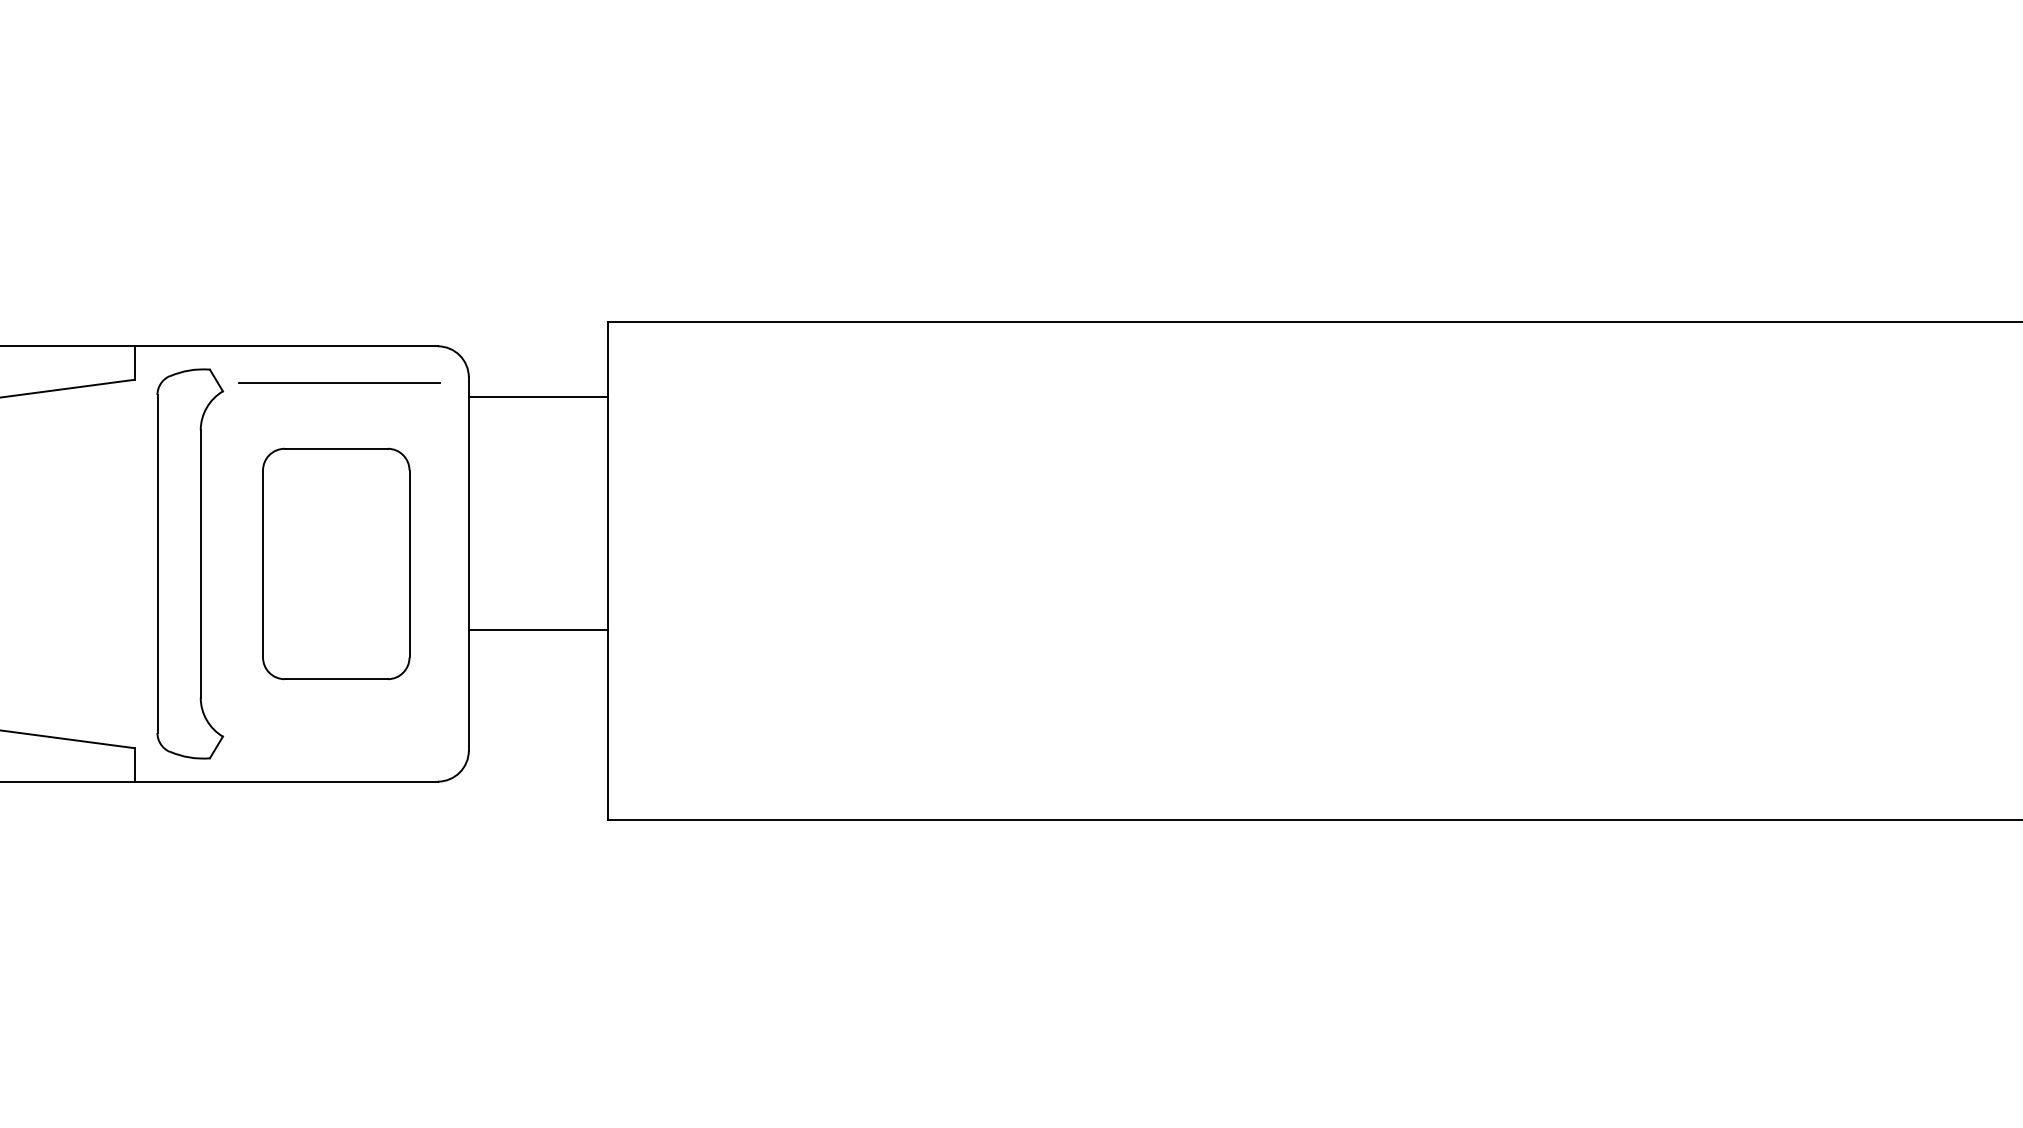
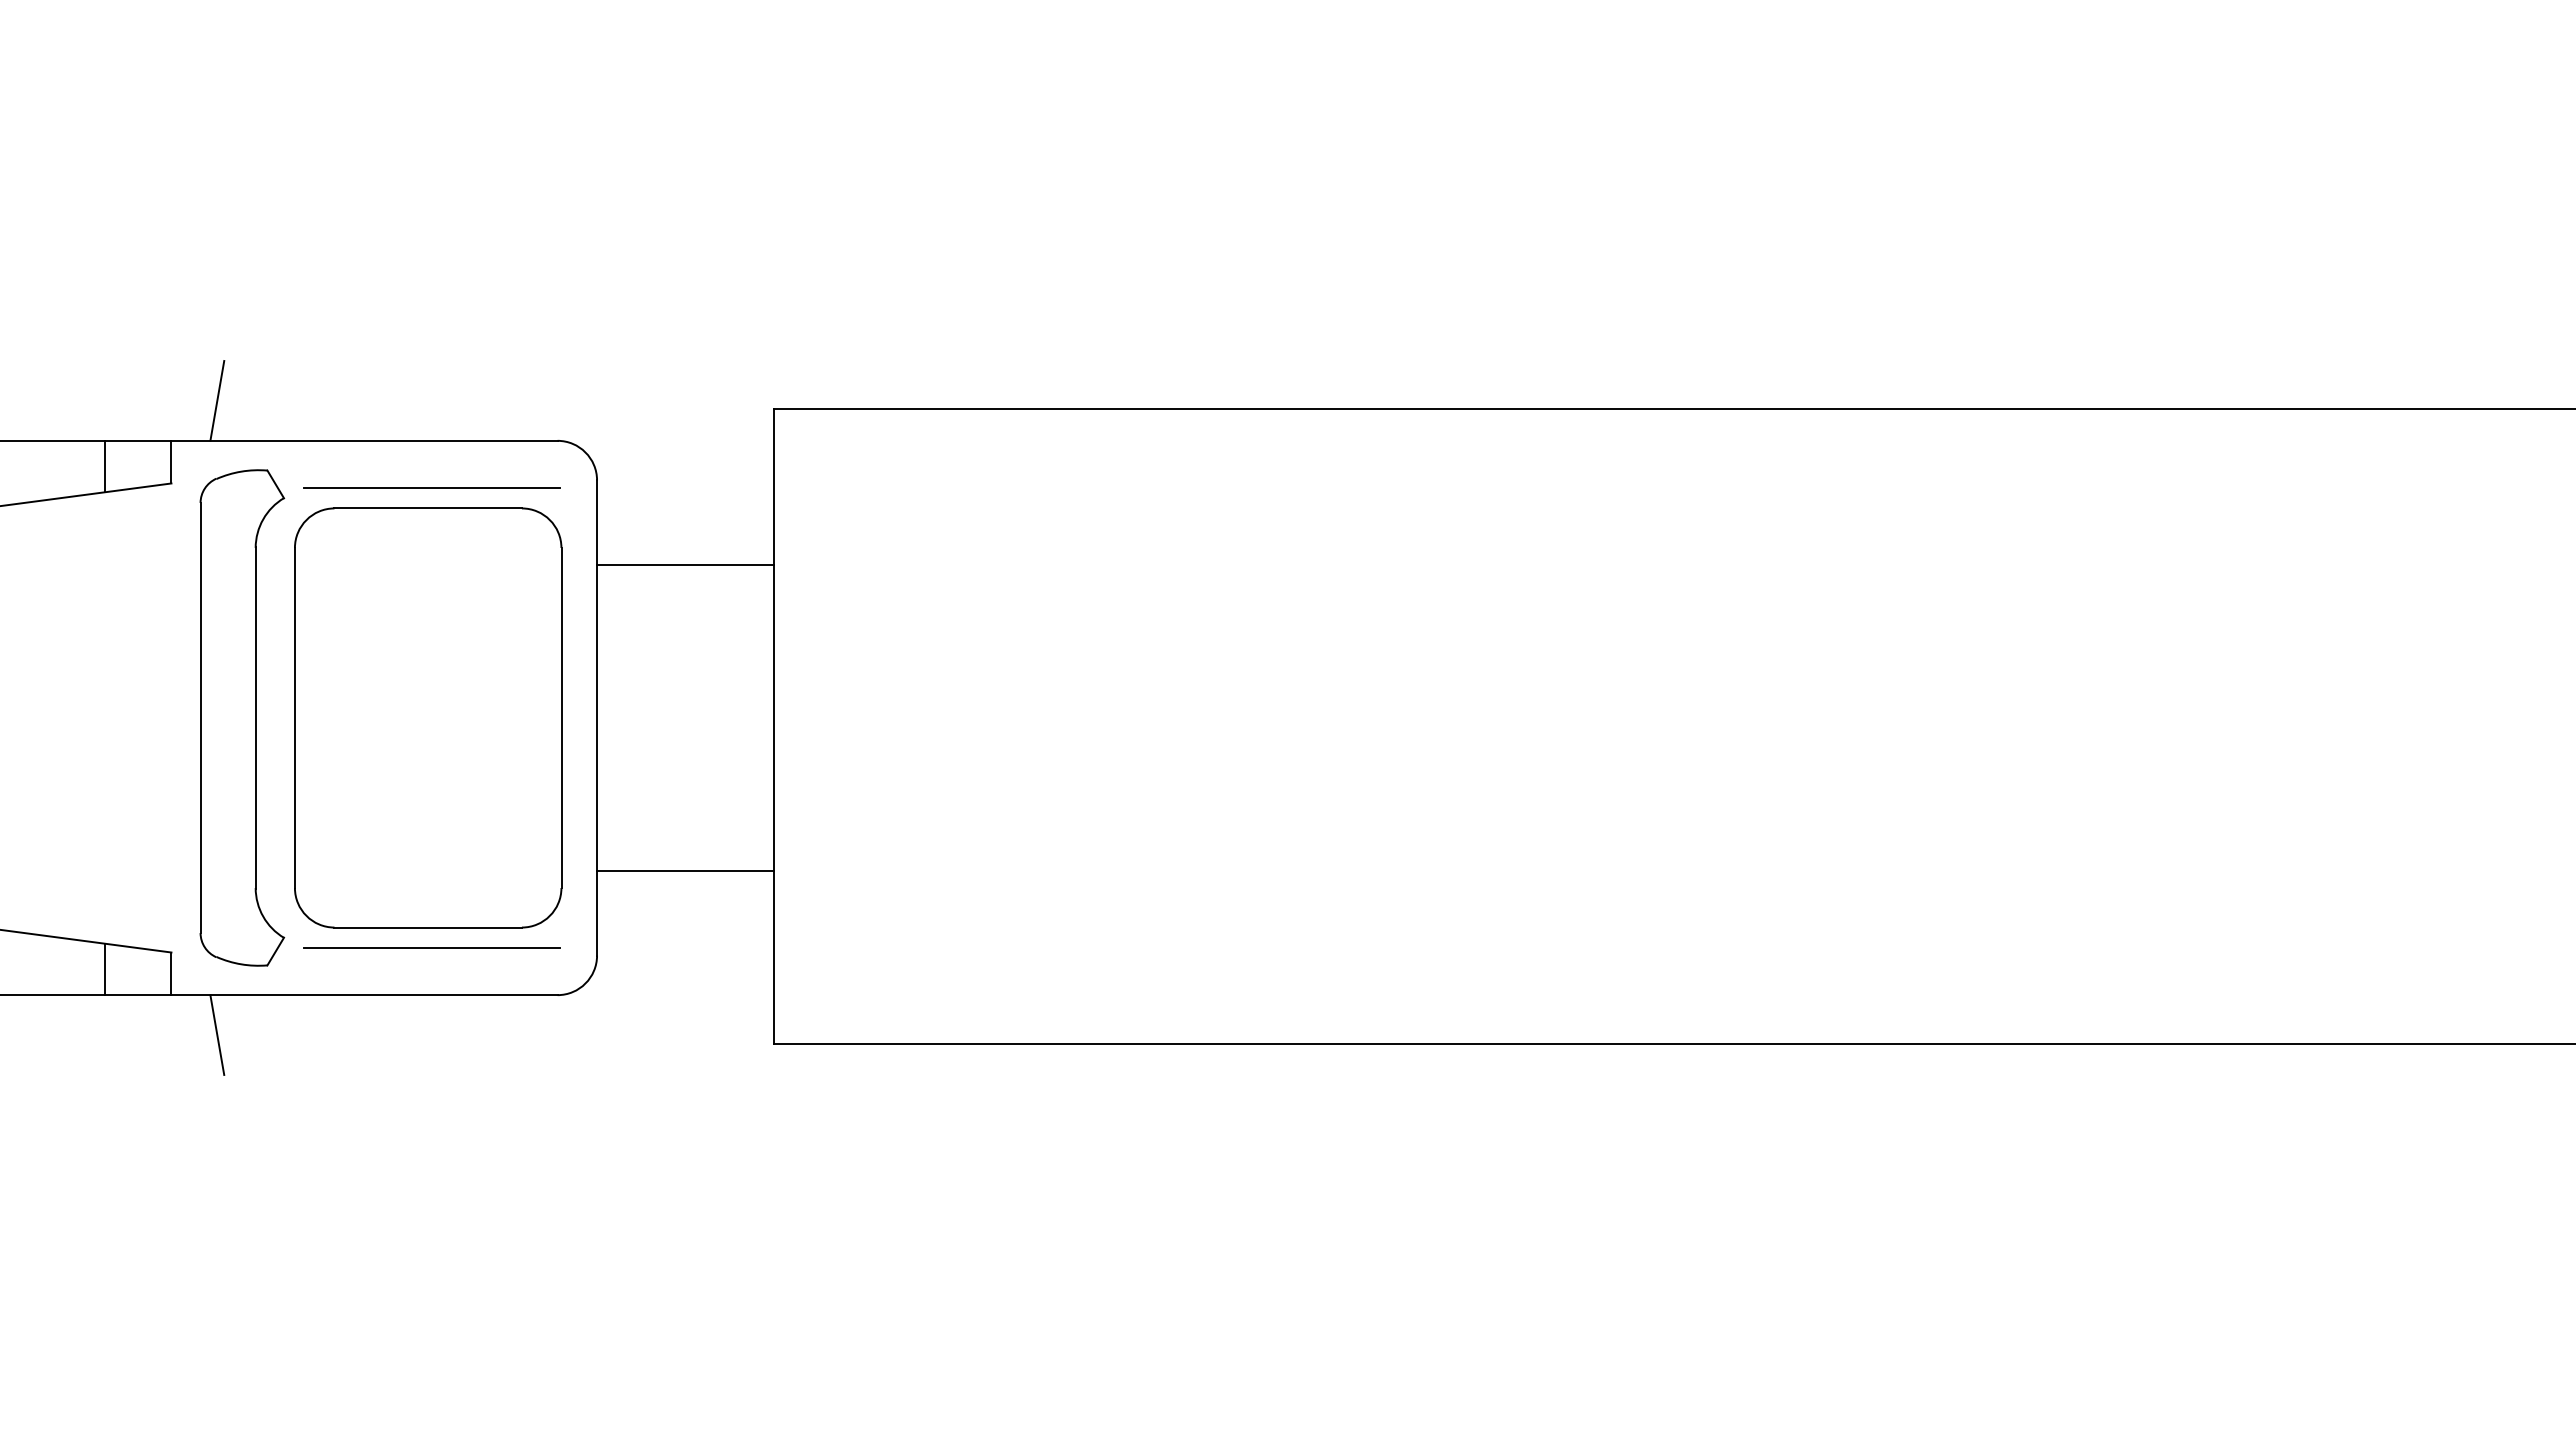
line: (170, 314) -> (217, 400), added
line: (81, 366) -> (104, 466), added
line: (538, 397) -> (685, 565), moved
part: (336, 563) -> (428, 717), size x1.43
line: (538, 629) -> (685, 870), moved
line: (338, 745) -> (431, 948), added
line: (81, 761) -> (104, 969), added
line: (170, 812) -> (217, 1034), added

